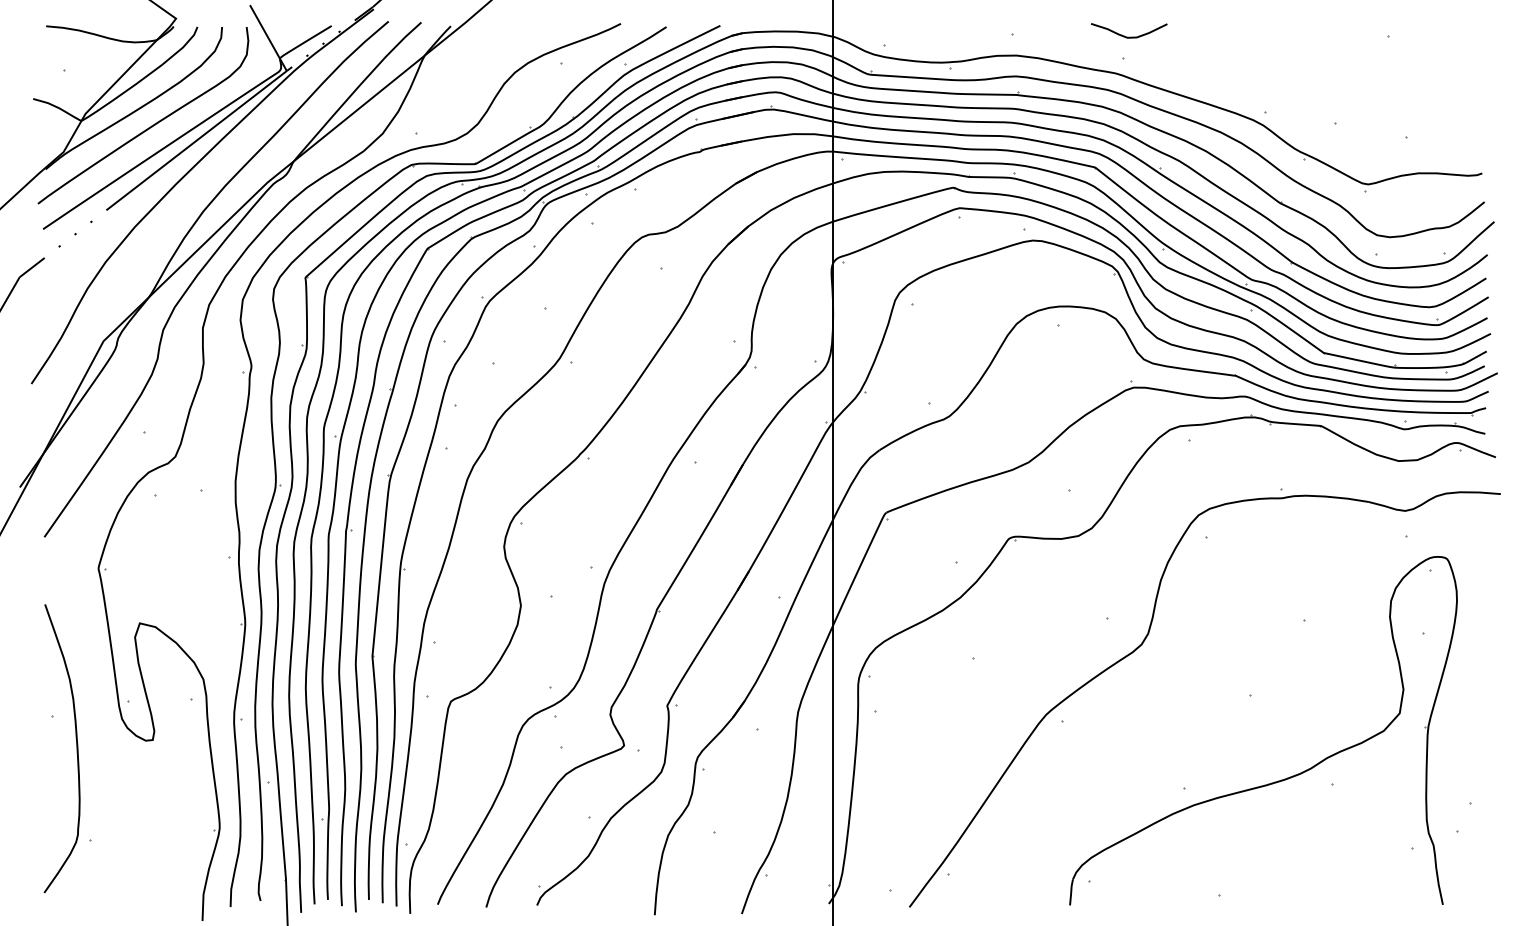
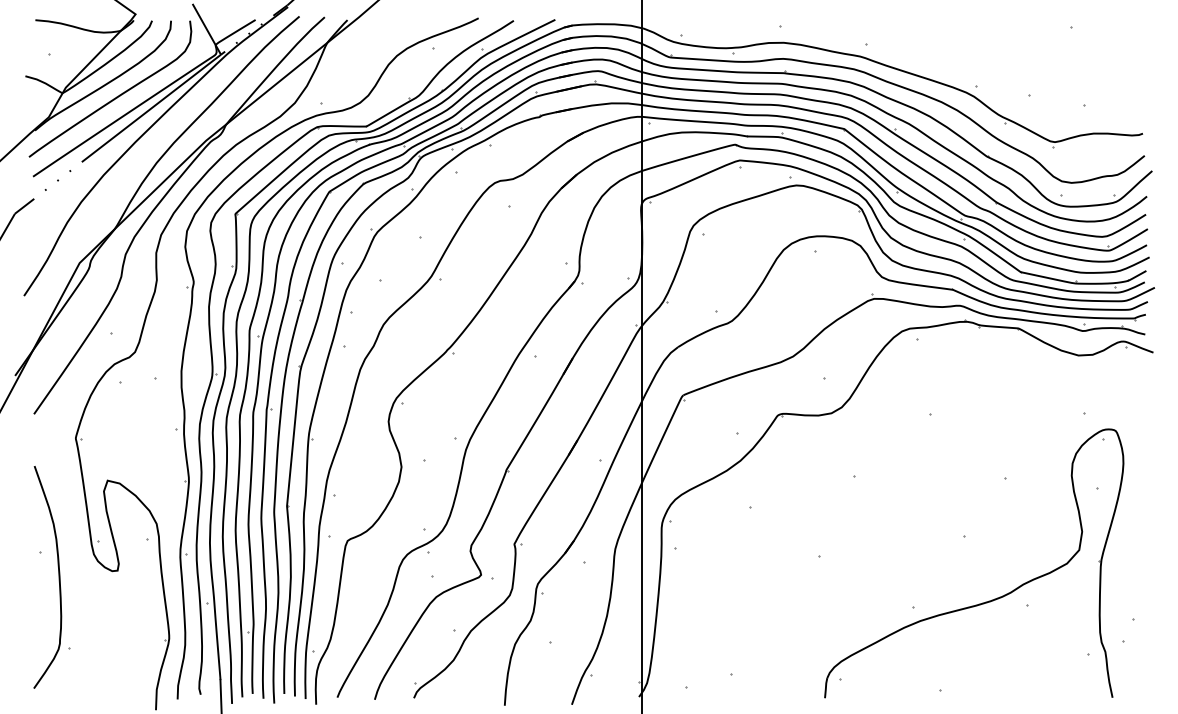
curve: (1129, 36) -> (870, 28), removed
part: (1142, 645) -> (880, 497), removed

